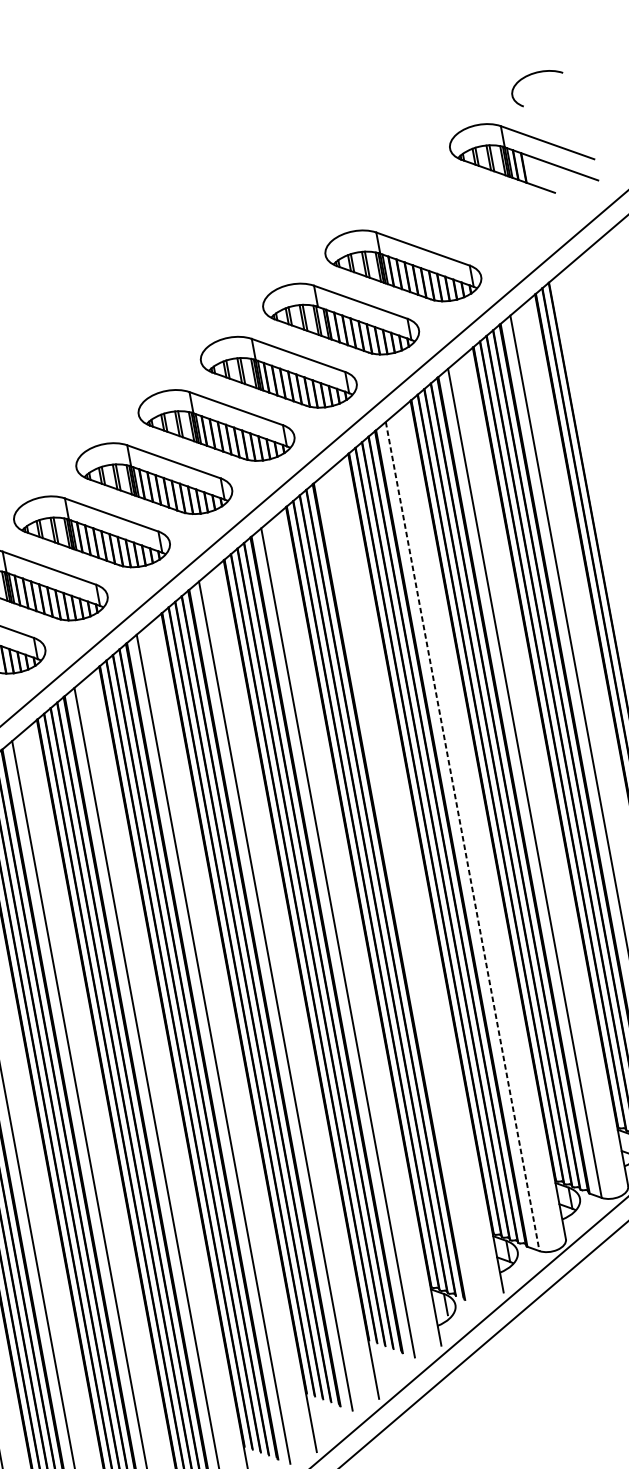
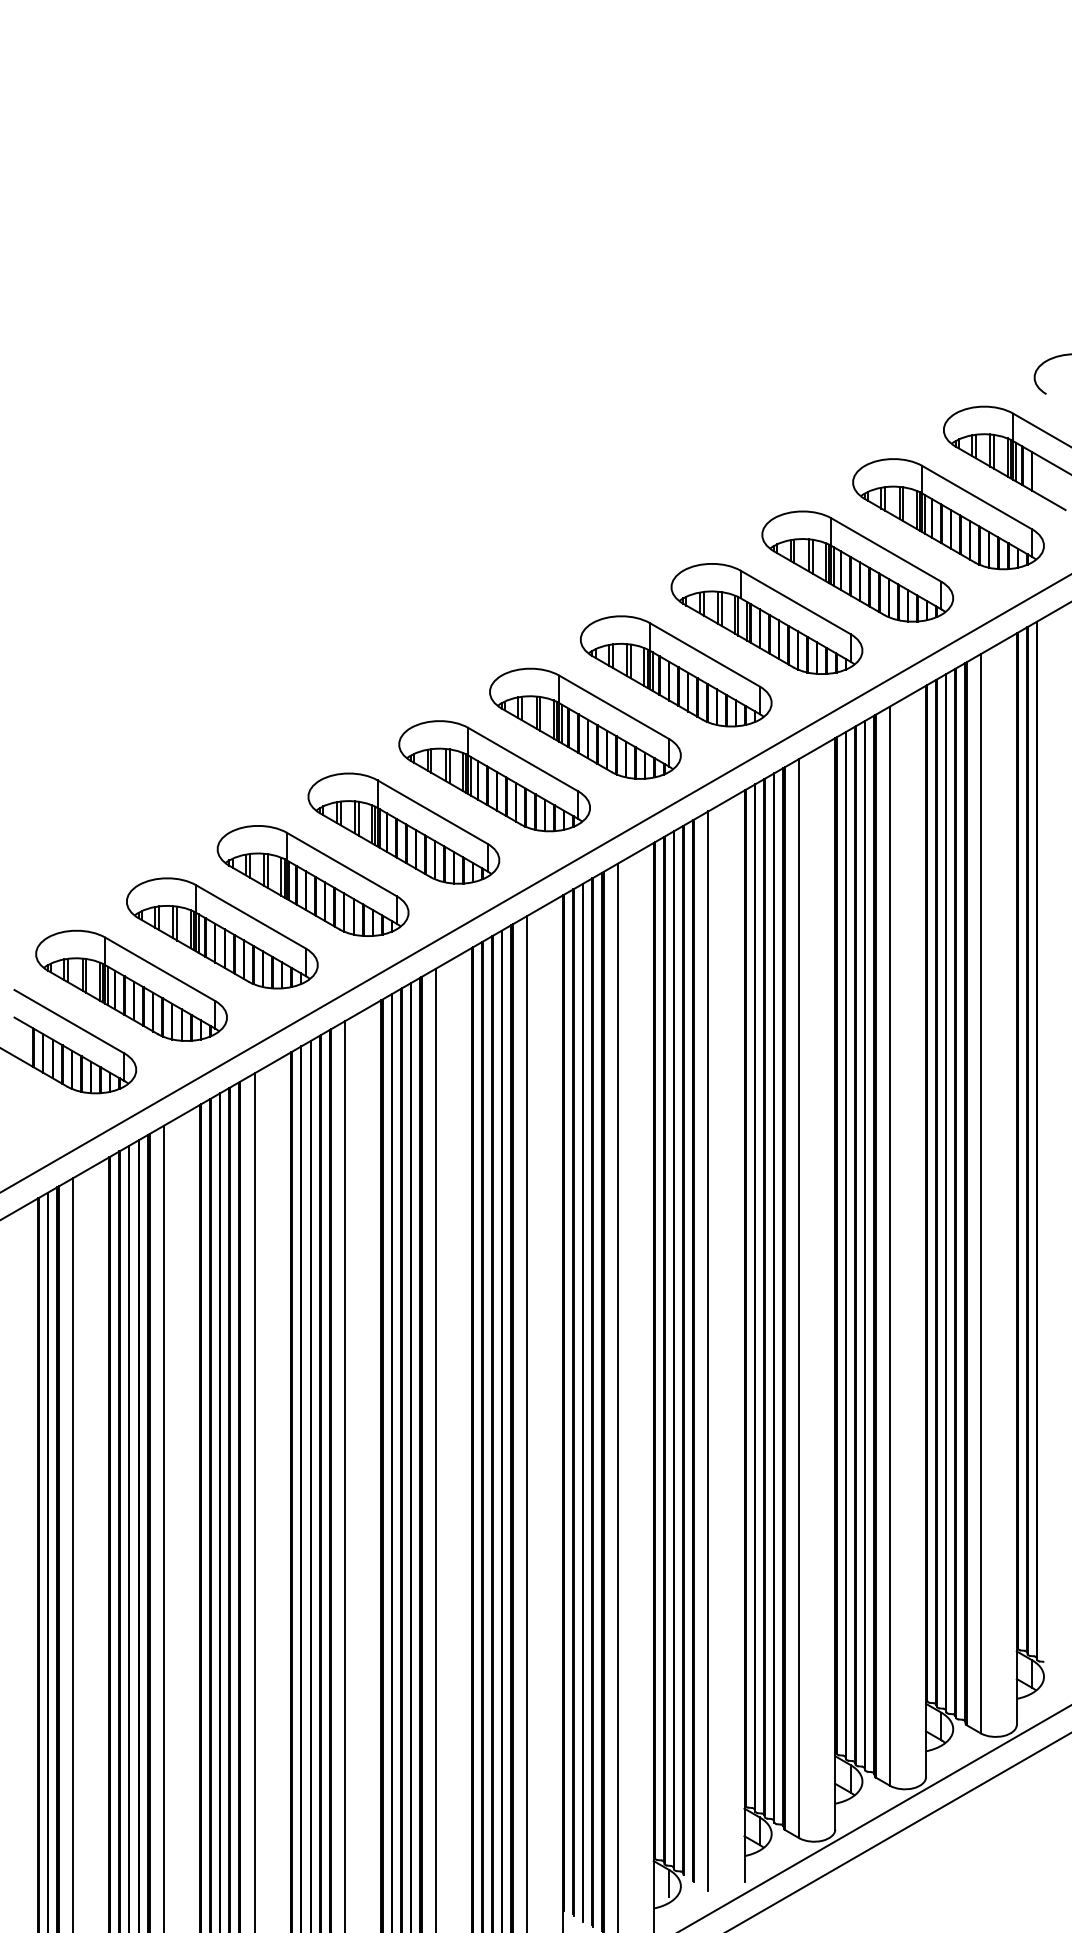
part: (465, 212) -> (948, 514), added
line: (462, 836) -> (799, 1298), dashed -> solid
line: (400, 889) -> (708, 1350), added

